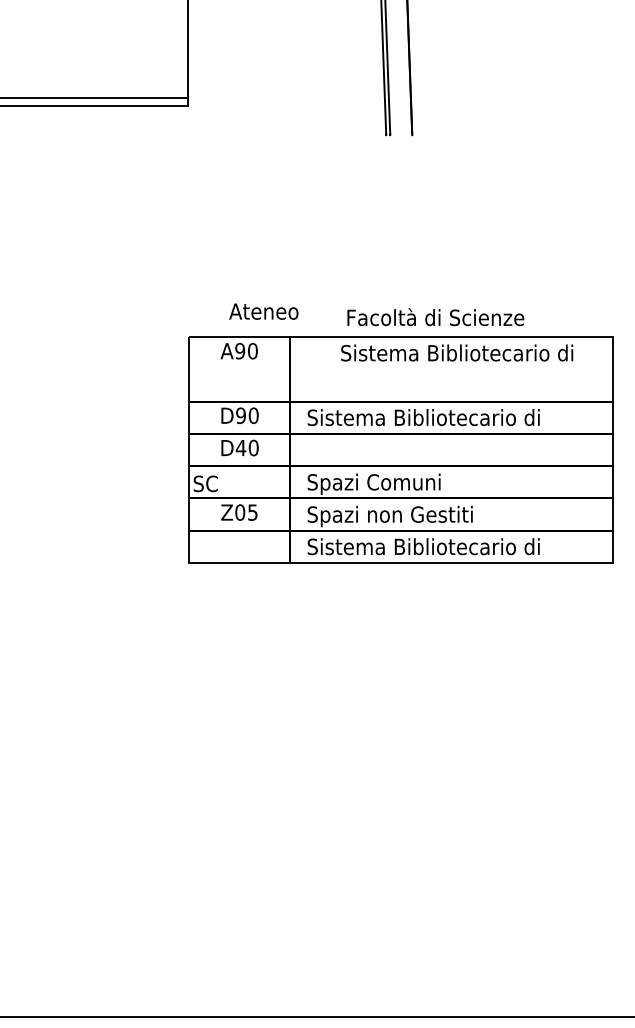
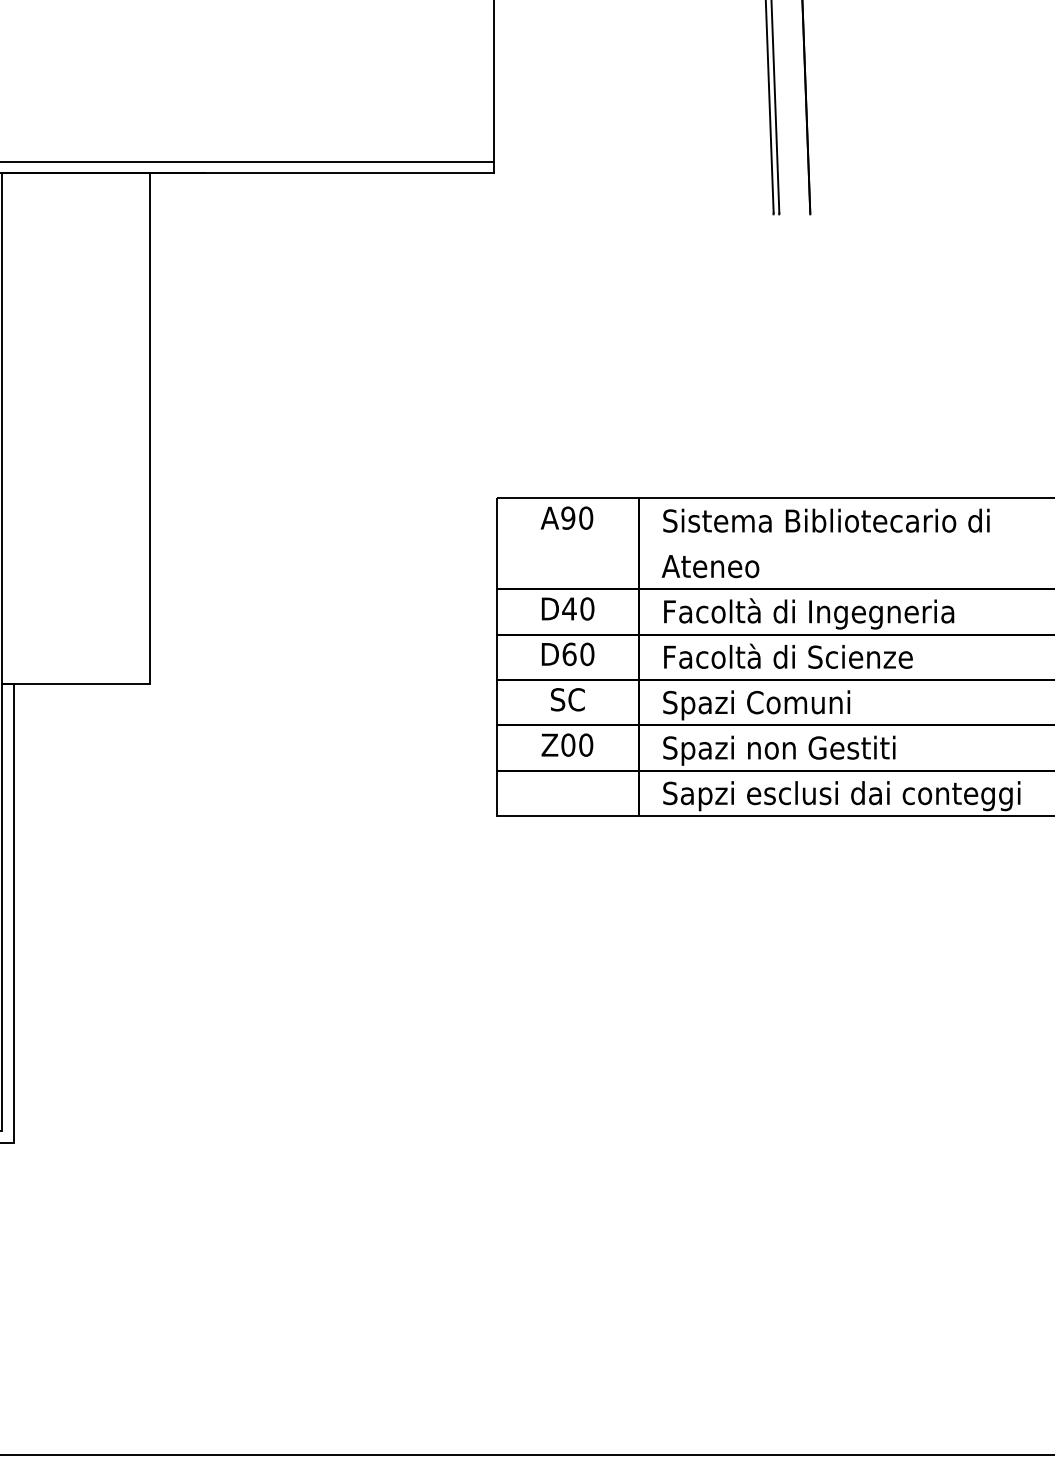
text: (263, 311) -> (710, 566), moved
text: (435, 316) -> (788, 655), moved
text: (457, 352) -> (826, 520), moved
text: (241, 415) -> (569, 608), D90 -> D40
text: (423, 418) -> (826, 613), Sistema Bibliotecario di -> Facoltà di Ingegneria
text: (241, 448) -> (569, 654), D40 -> D60
text: (205, 483) -> (567, 699), moved
text: (253, 512) -> (586, 744), Z05 -> Z00
text: (440, 549) -> (850, 796), Sistema Bibliotecario di -> Sapzi esclusi dai conteggi

